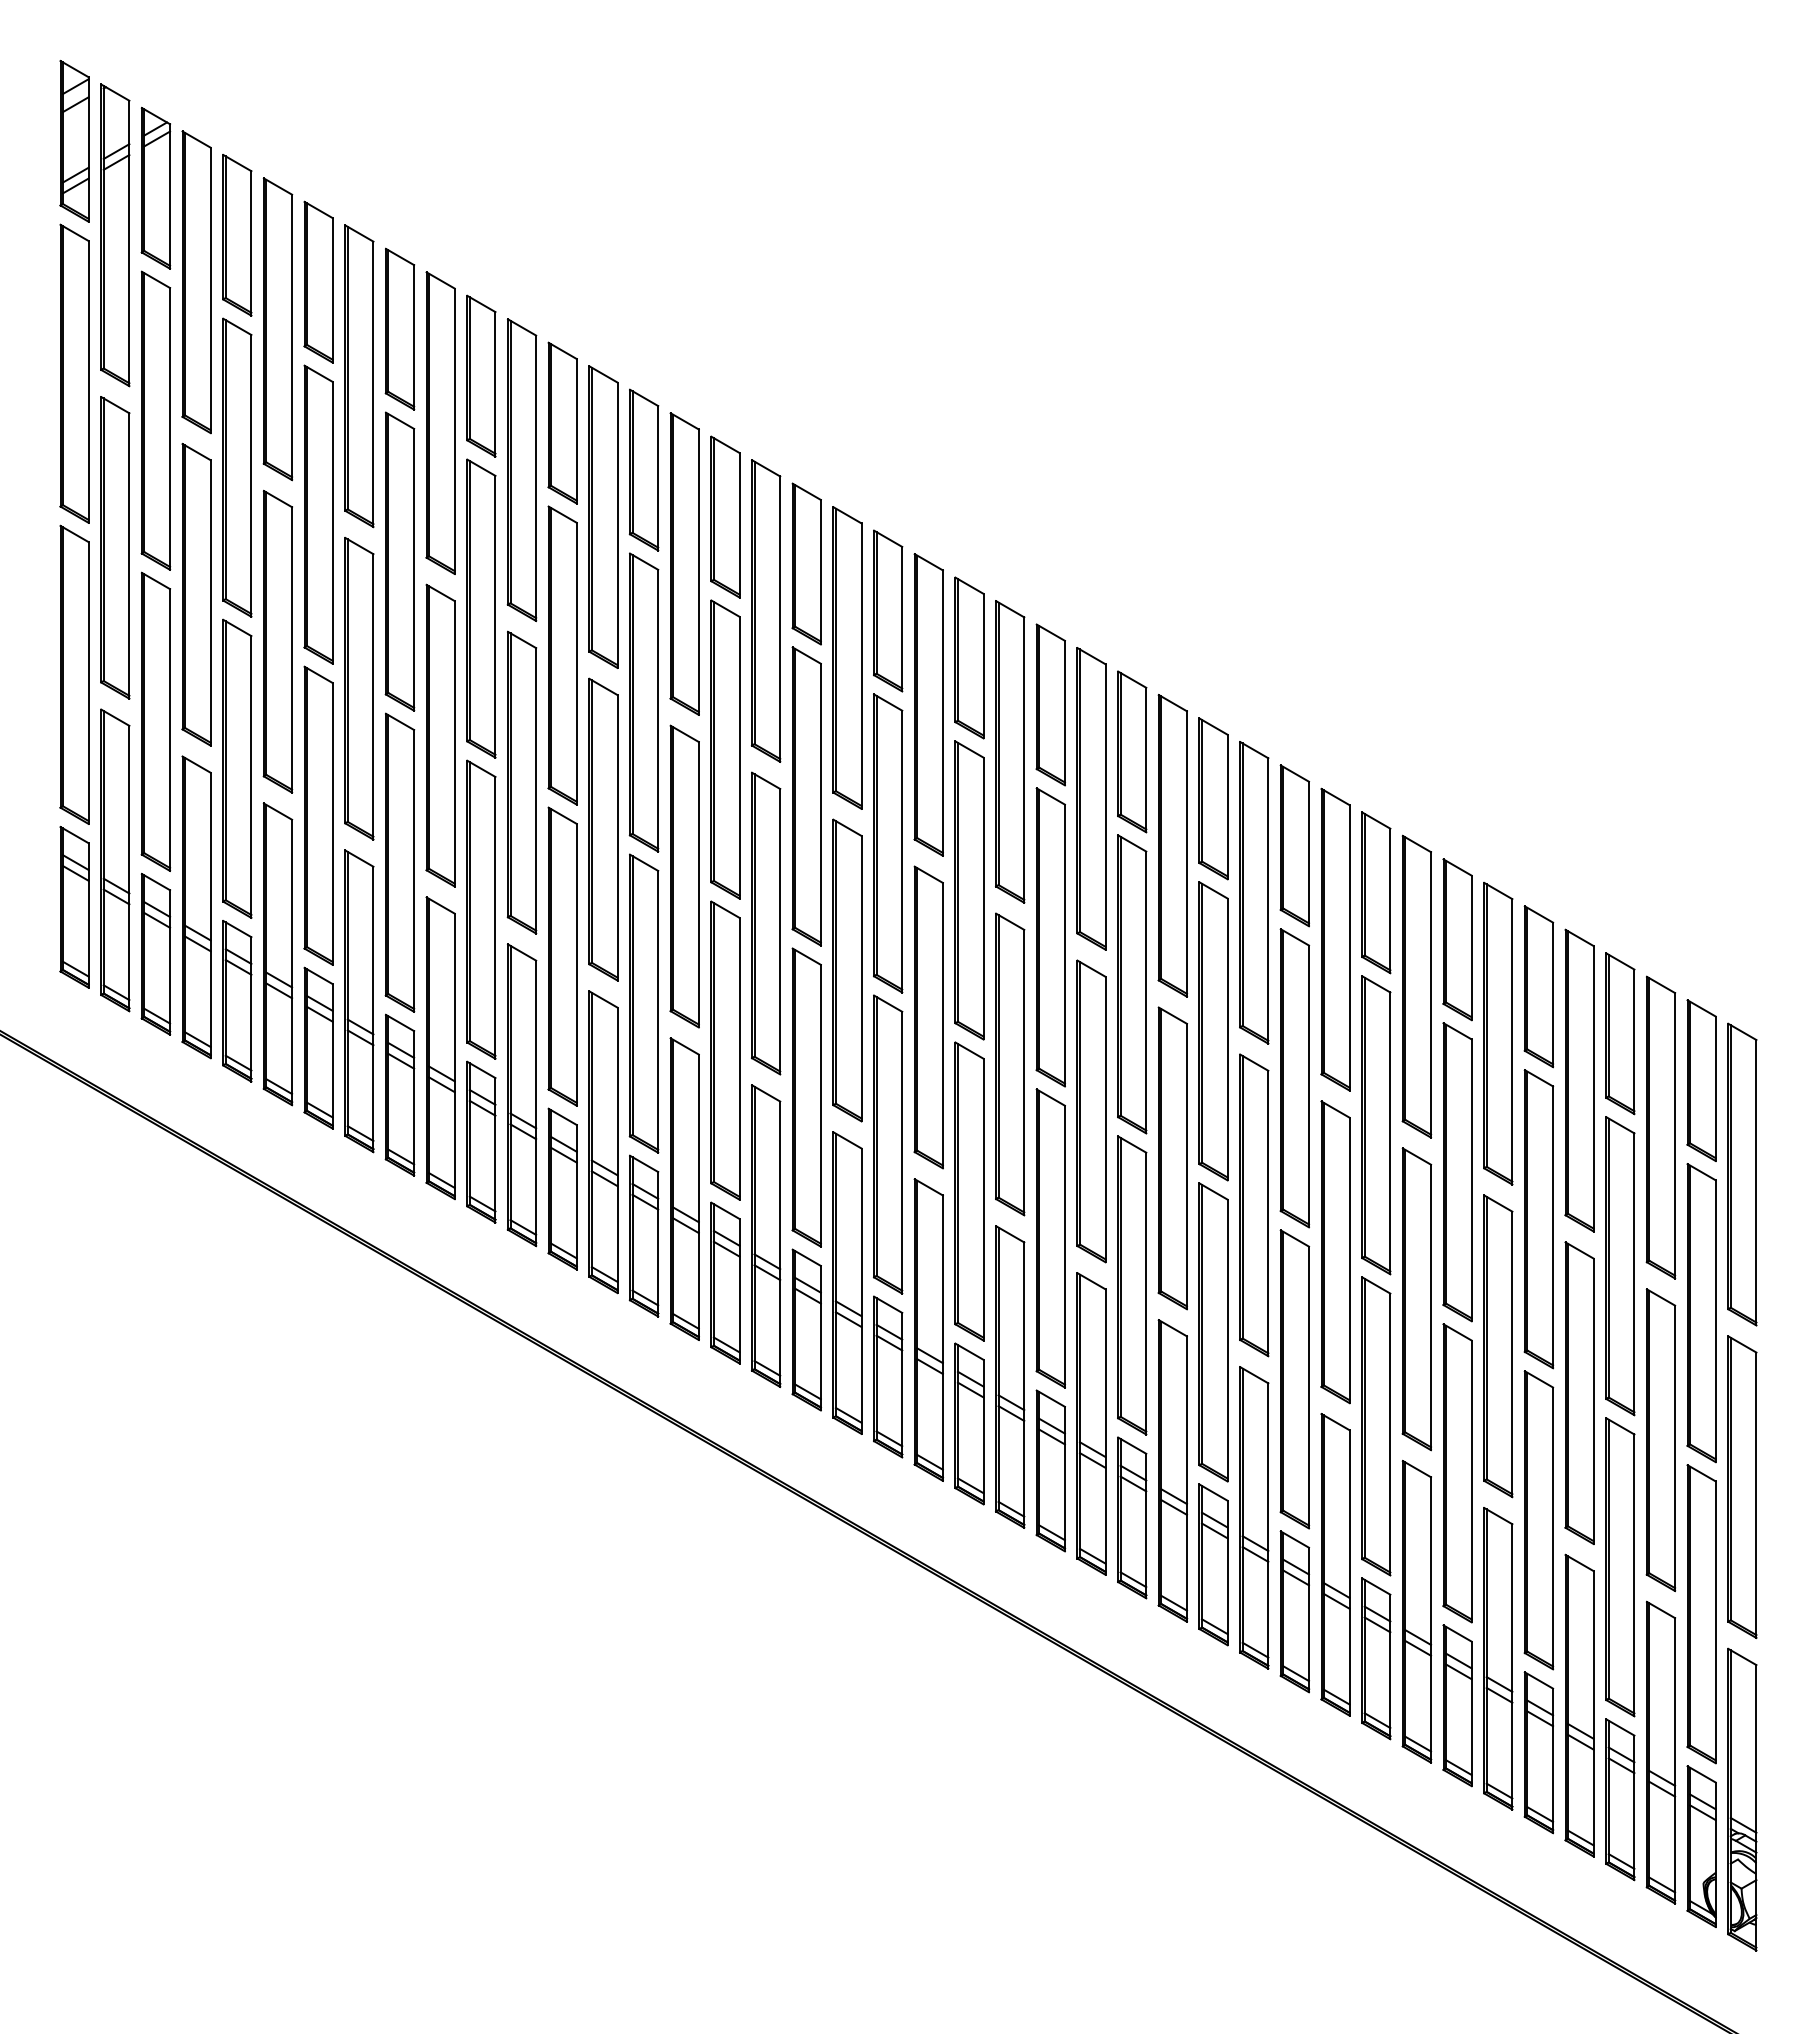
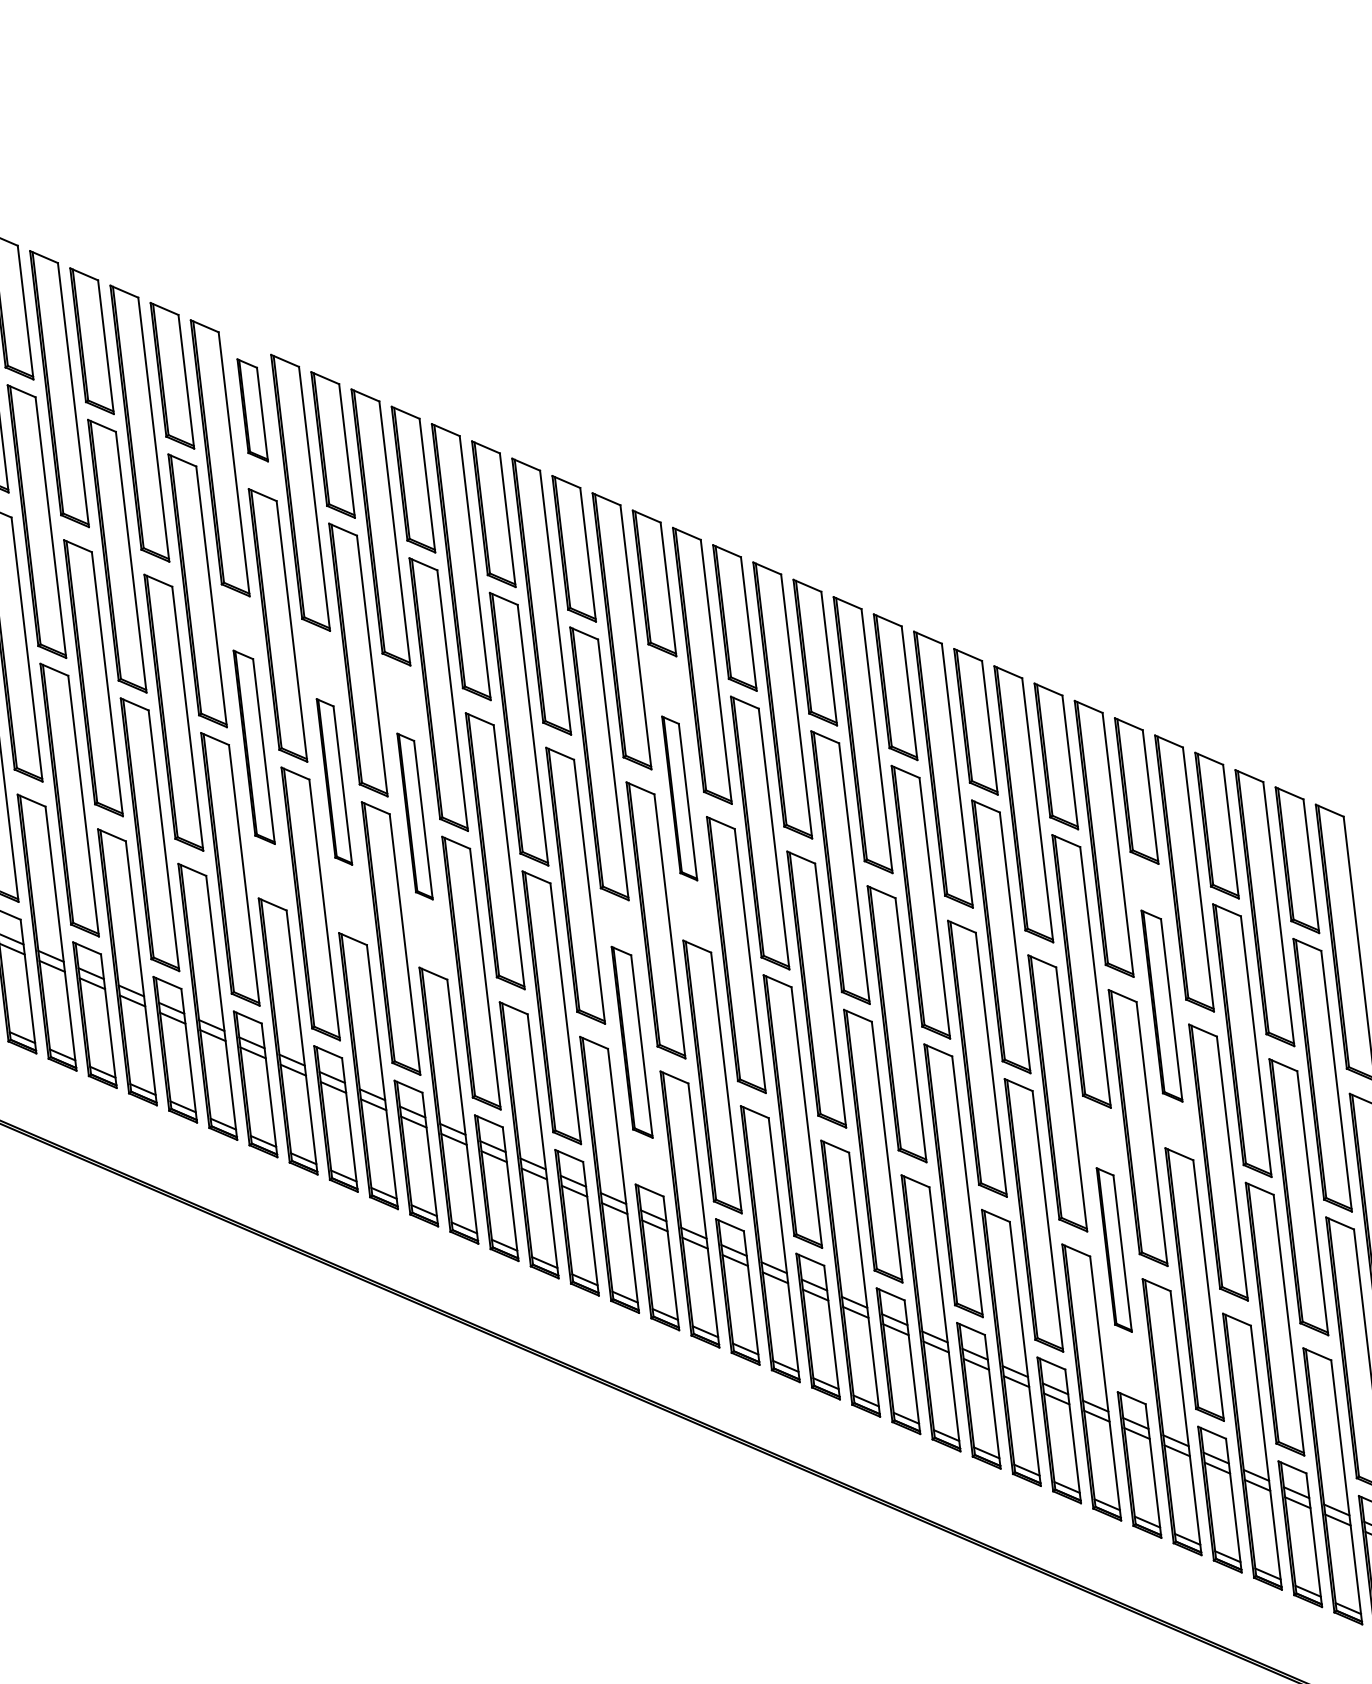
part: (643, 469) -> (252, 409), size x0.7
part: (603, 829) -> (254, 747), size x0.7
part: (684, 876) -> (334, 781), size x0.6
part: (766, 923) -> (415, 816), size x0.6
part: (1050, 937) -> (679, 798), size x0.6
part: (969, 1191) -> (632, 1042), size x0.7
part: (1538, 1219) -> (1161, 1006), size x0.7
part: (1457, 1473) -> (1114, 1250), size x0.6

